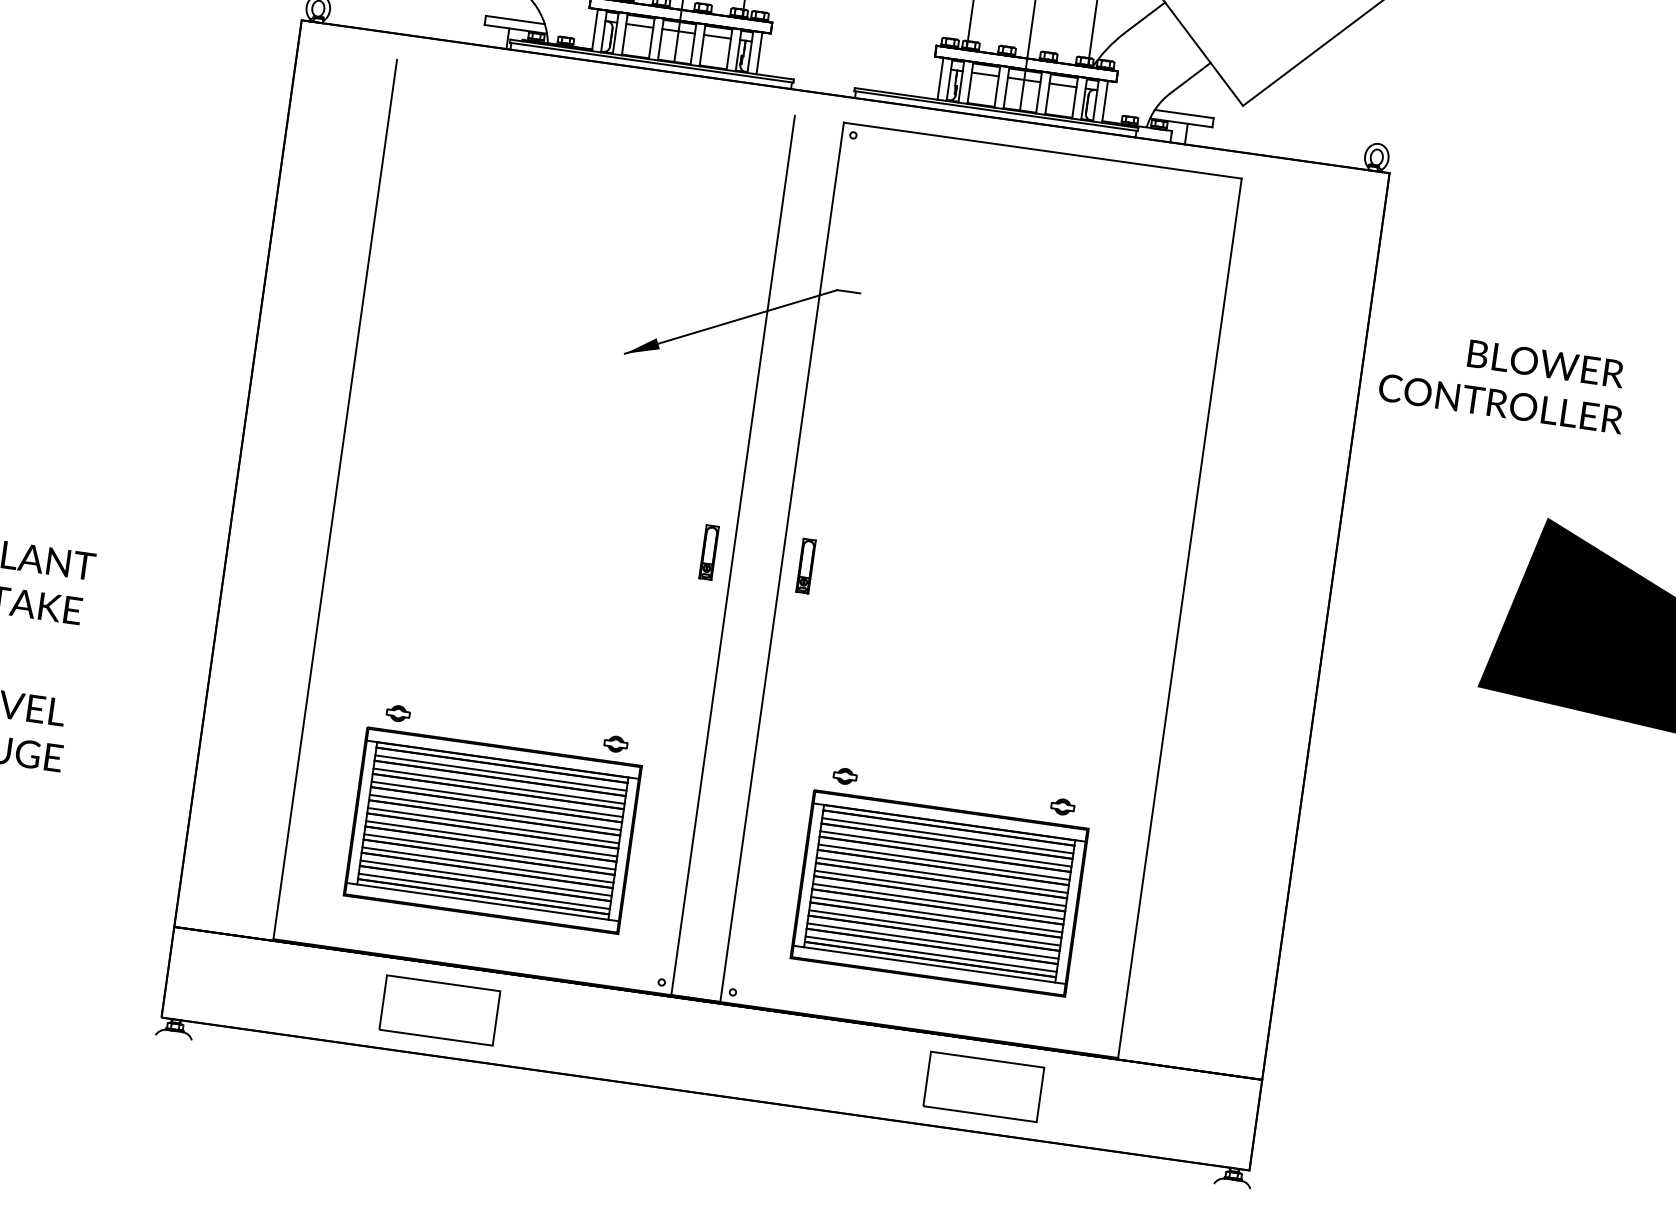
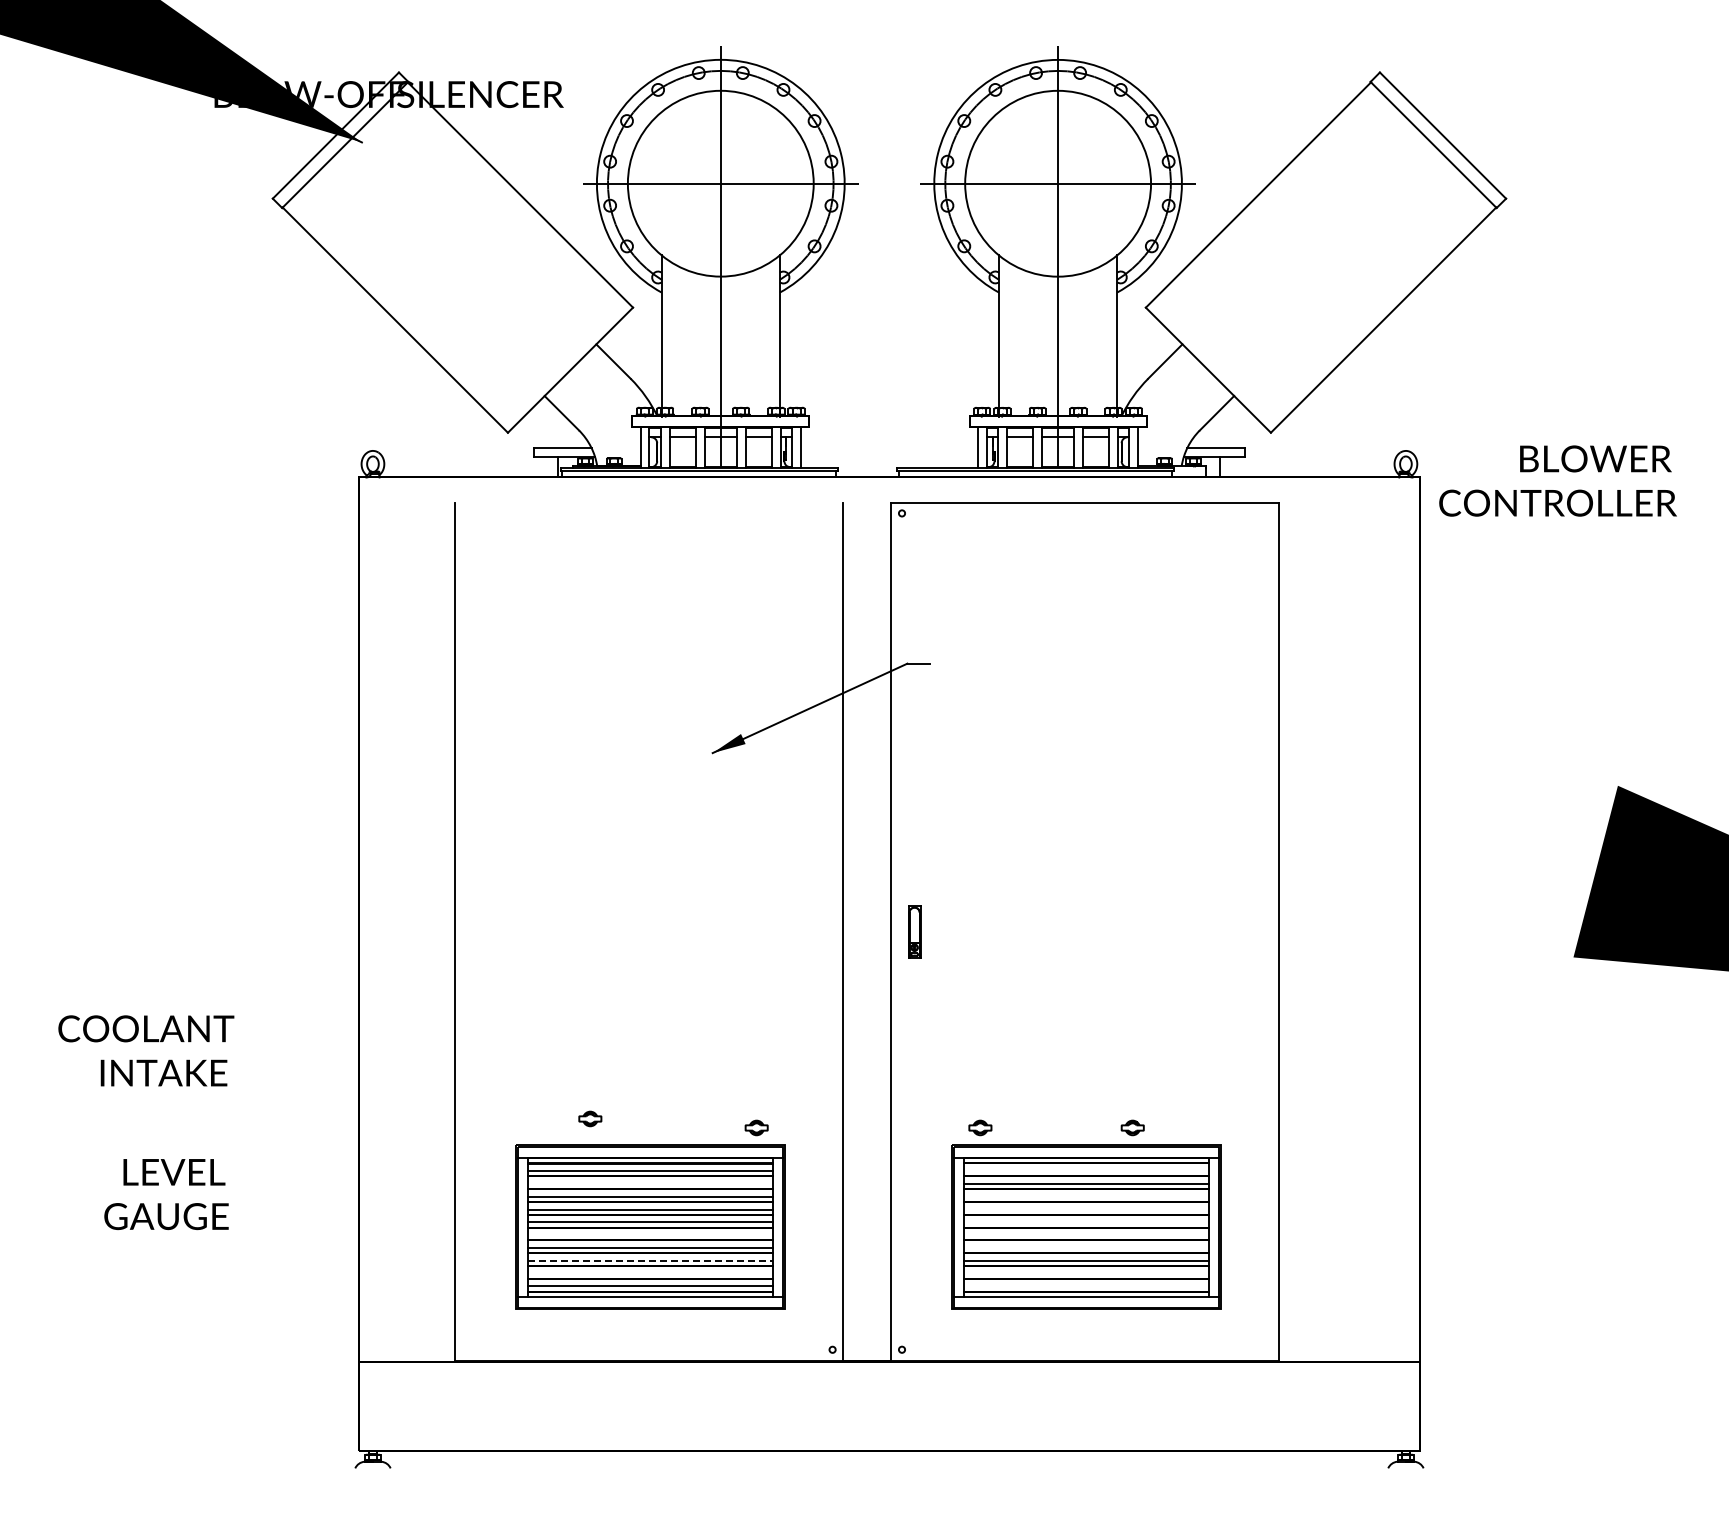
text: (1503, 380) -> (1557, 480), moved
part: (708, 551) -> (819, 931), removed
part: (398, 713) -> (590, 1118), moved
line: (499, 785) -> (650, 1183), removed
part: (1062, 806) -> (1132, 1127), moved
line: (947, 835) -> (1086, 1170), removed
line: (491, 839) -> (650, 1235), removed
line: (944, 861) -> (1086, 1196), removed
line: (488, 864) -> (650, 1260), solid -> dashed
line: (942, 875) -> (1086, 1209), removed
line: (486, 878) -> (650, 1273), removed
line: (940, 888) -> (1086, 1222), removed
line: (938, 901) -> (1086, 1235), removed
line: (936, 914) -> (1086, 1247), removed
line: (932, 940) -> (1086, 1273), removed
line: (931, 954) -> (1086, 1286), removed
part: (439, 1010) -> (623, 1406), removed
part: (983, 1086) -> (1154, 1406), removed

